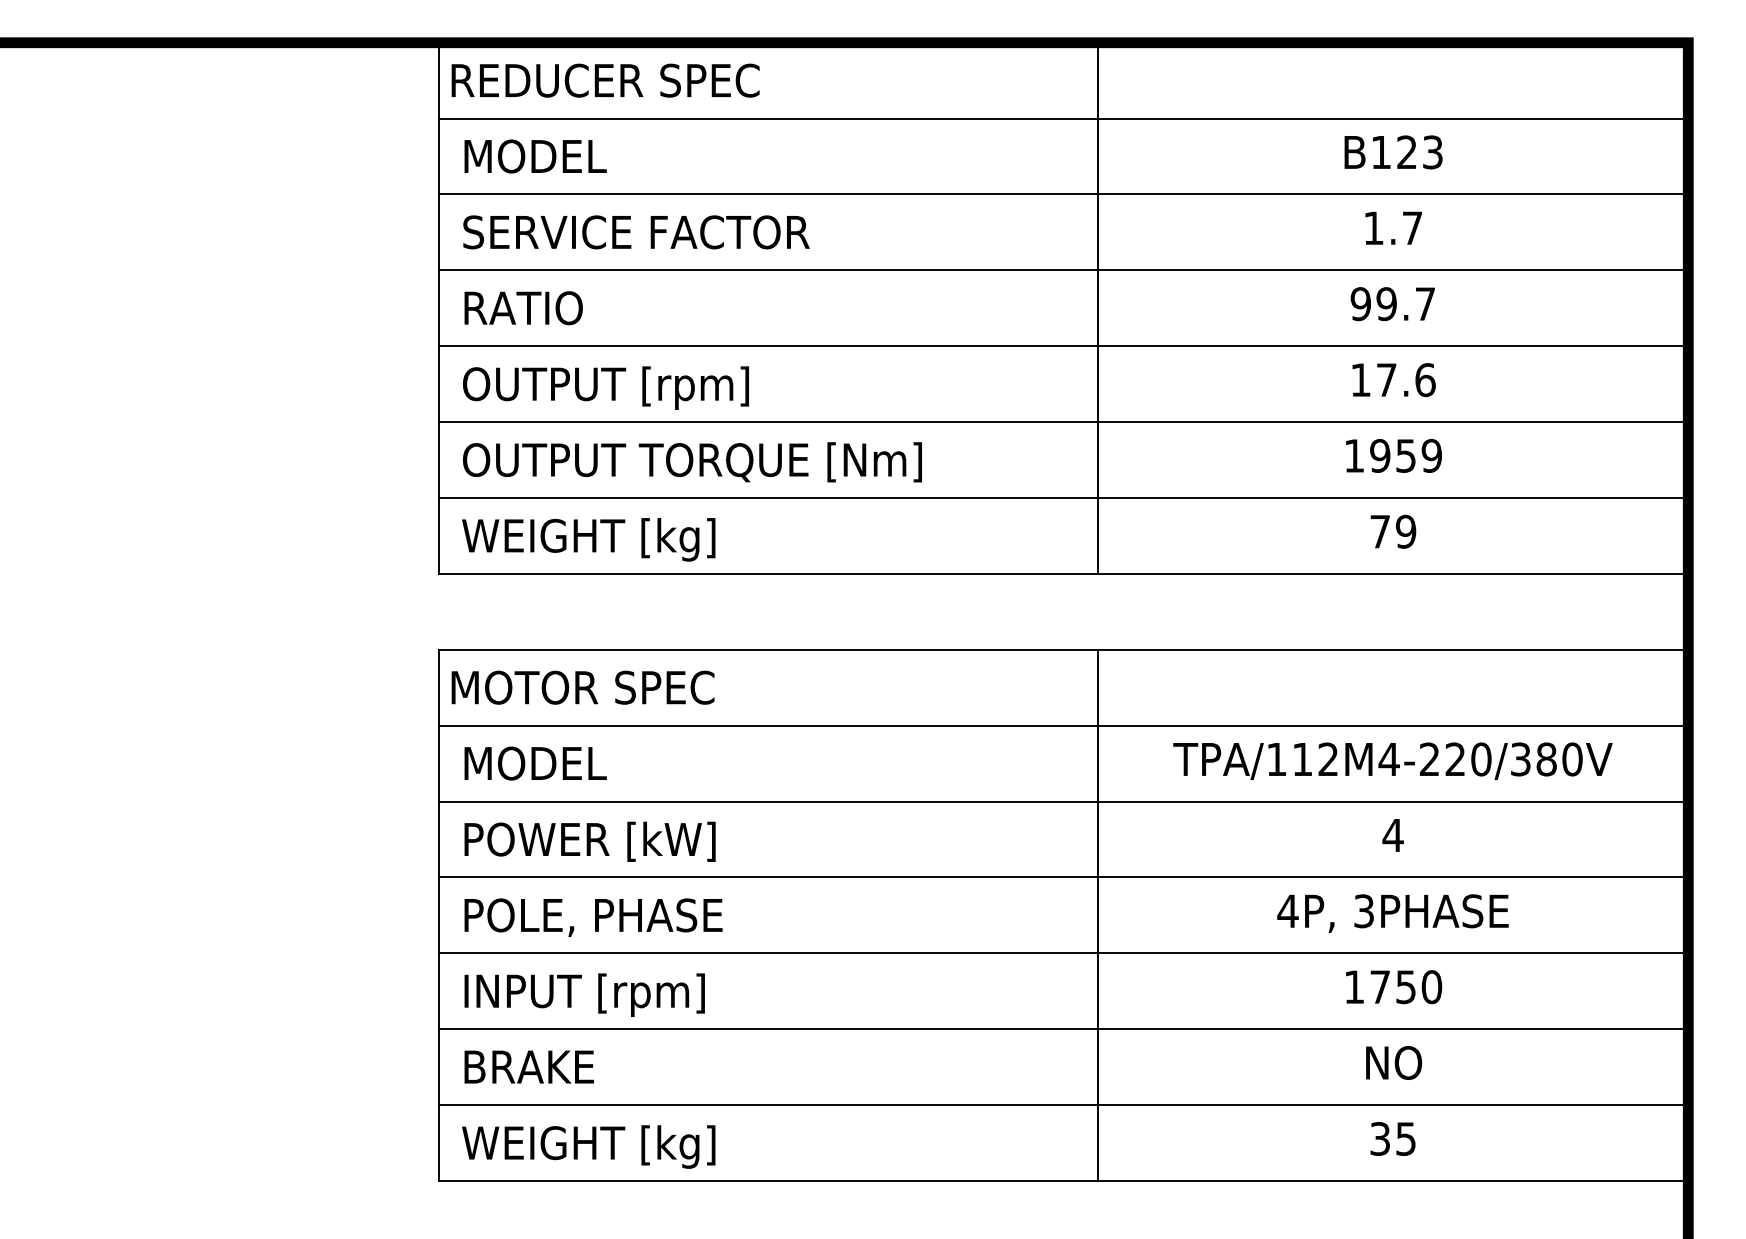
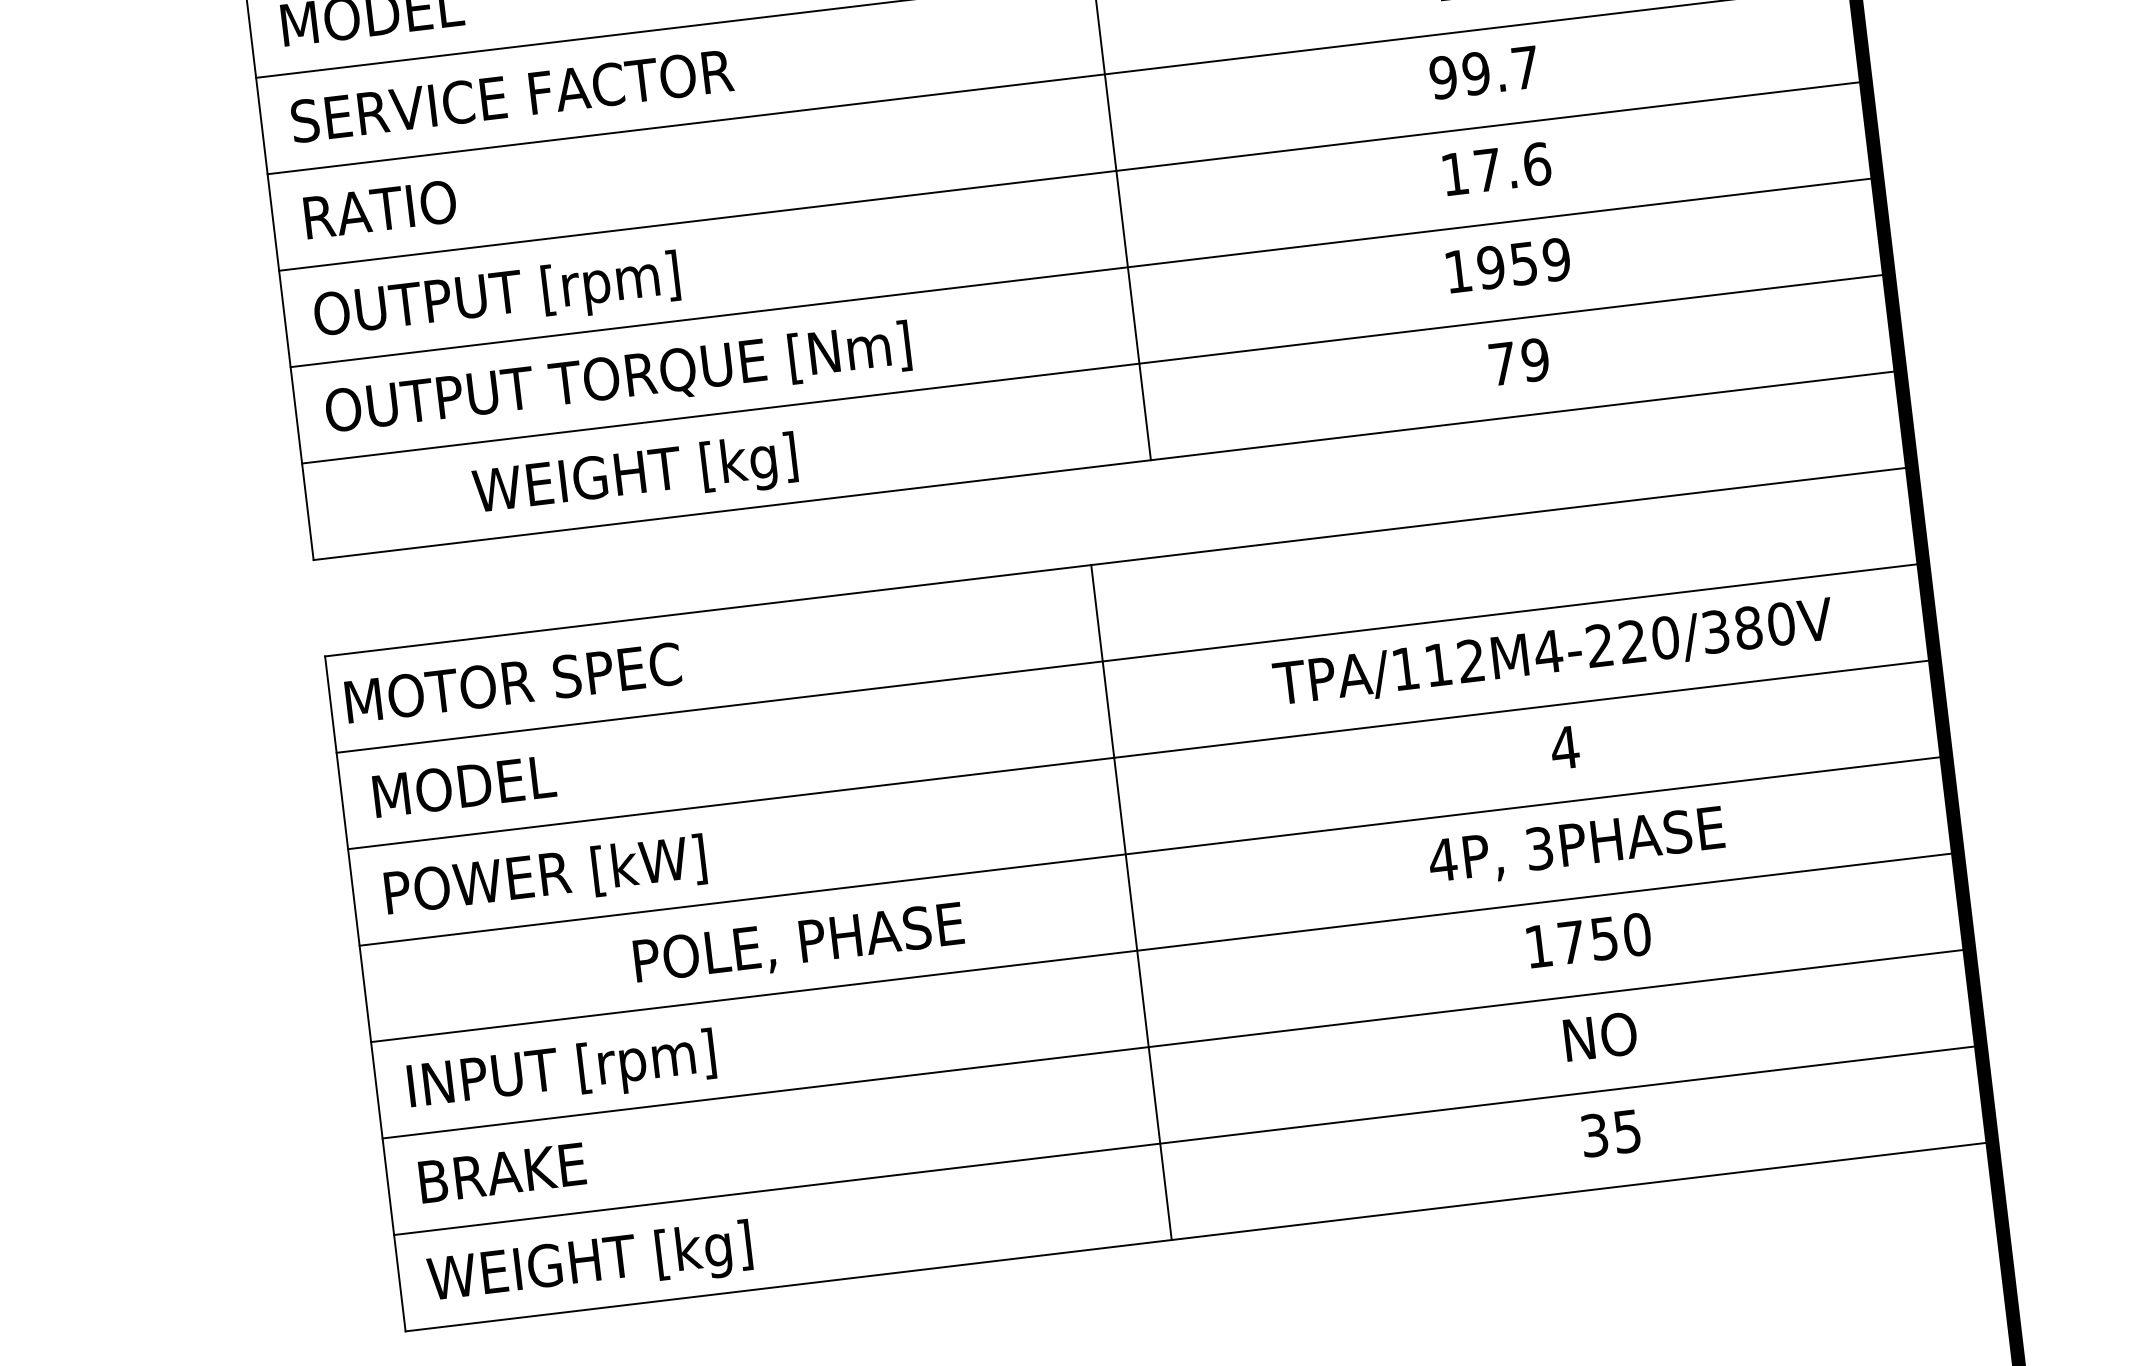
text: (588, 539) -> (635, 477), moved
line: (1098, 915) -> (1131, 902), moved
text: (593, 917) -> (799, 944), moved

